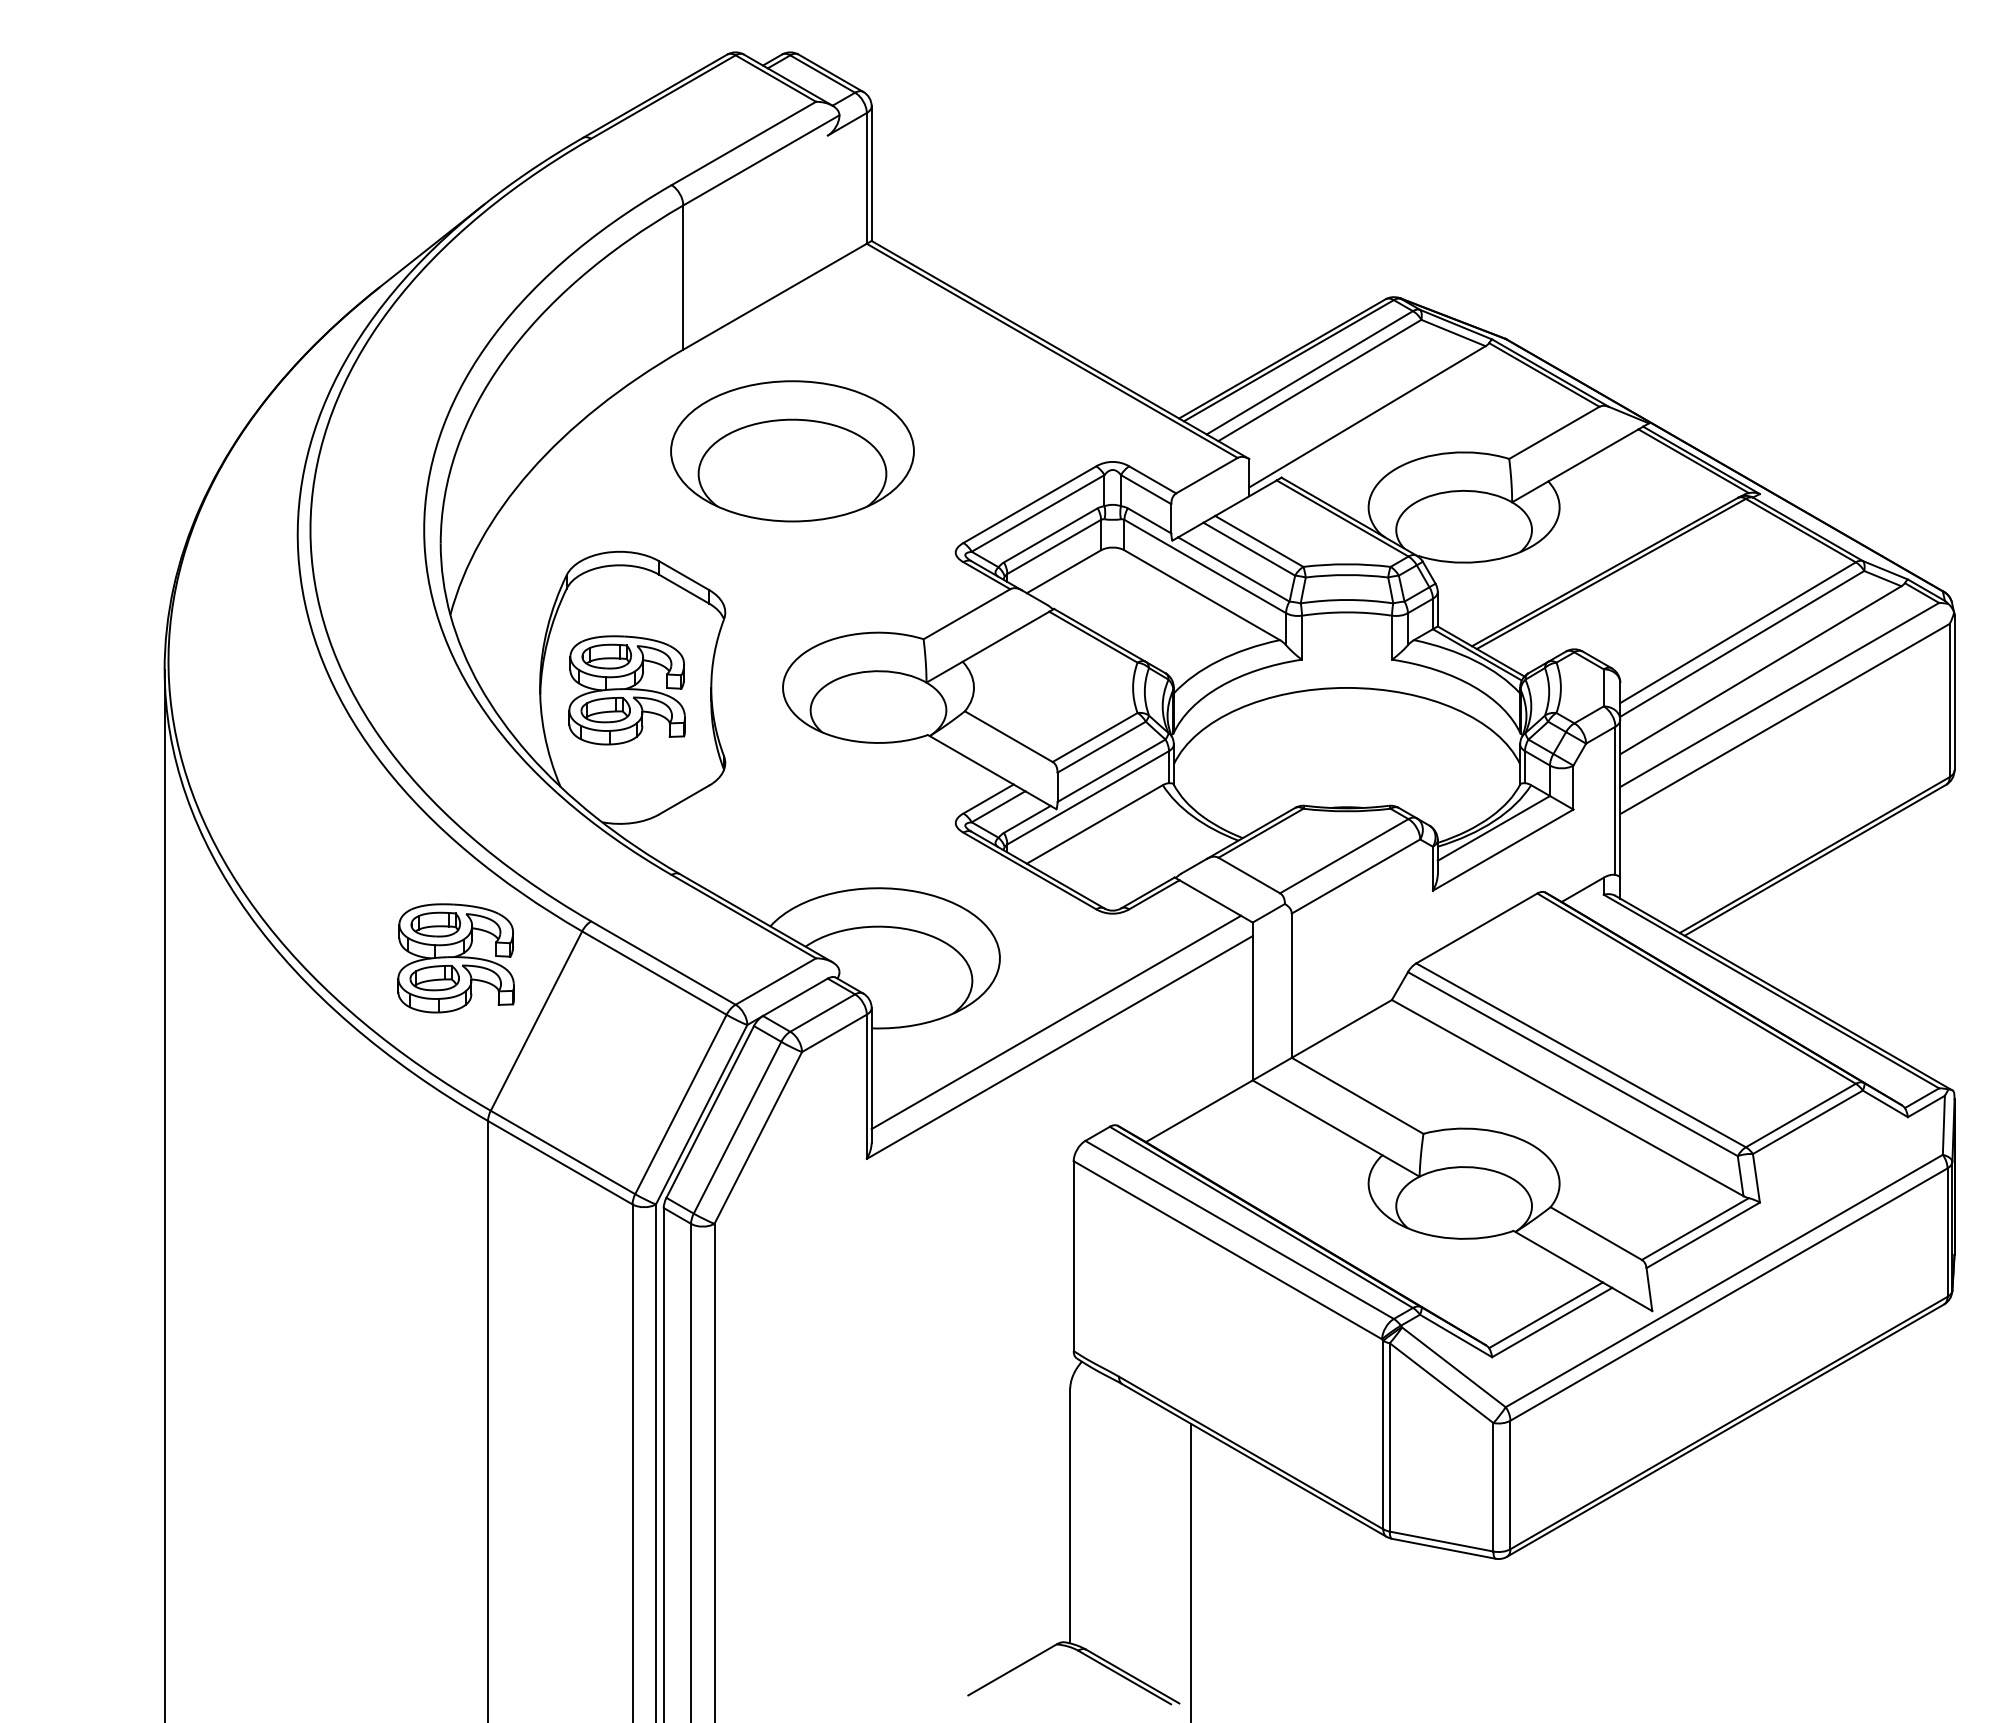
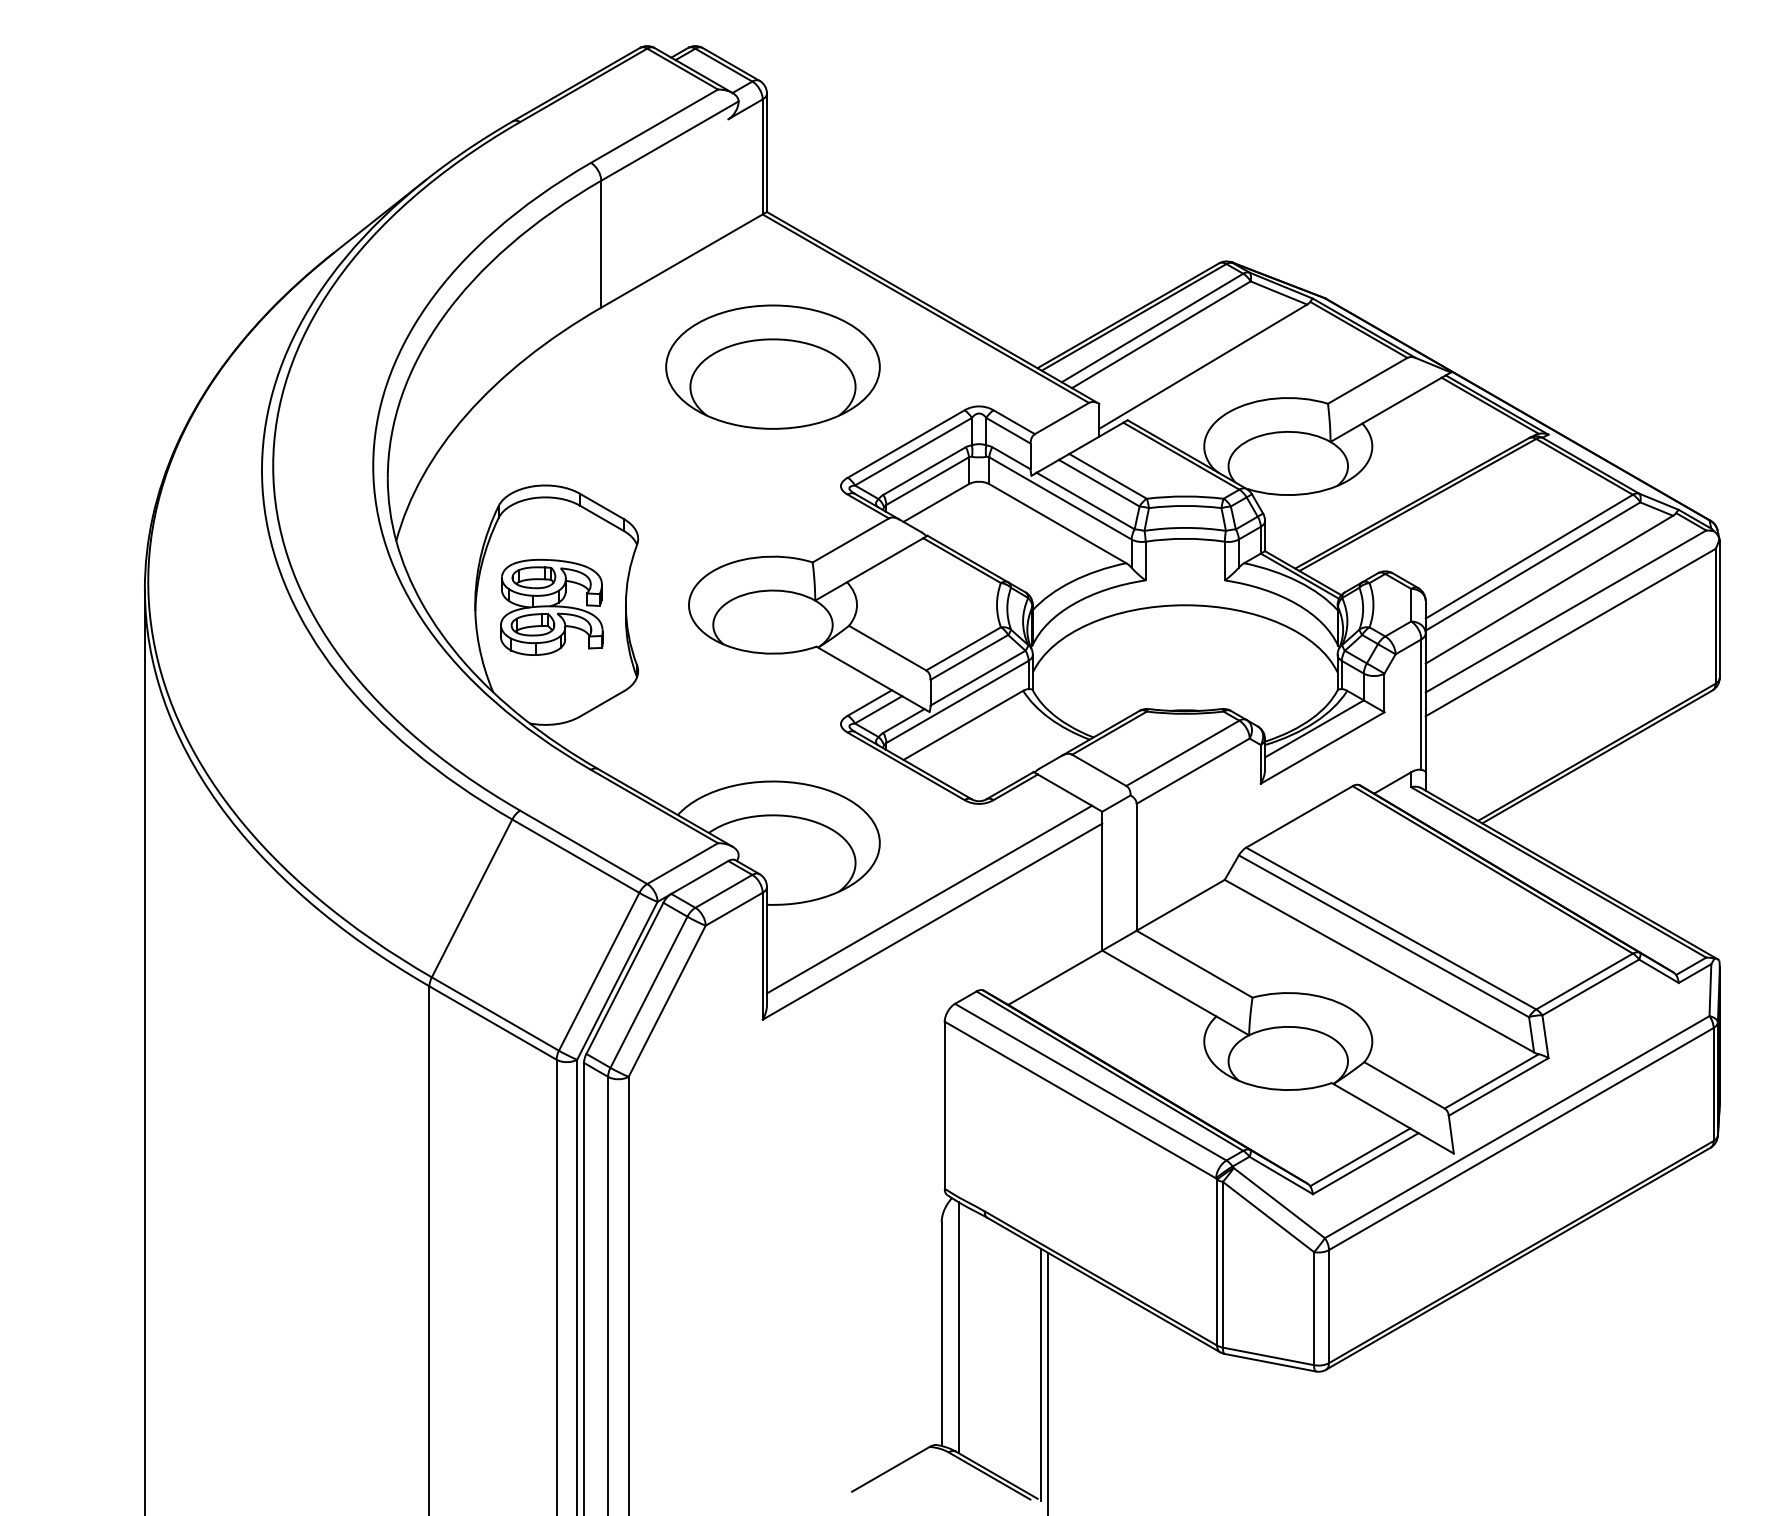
part: (792, 451) -> (772, 367), moved
part: (455, 958) -> (400, 843), removed
line: (1089, 1508) -> (958, 1327), added
line: (1182, 1562) -> (1040, 1374), added

